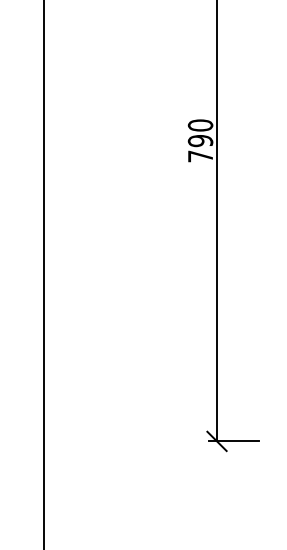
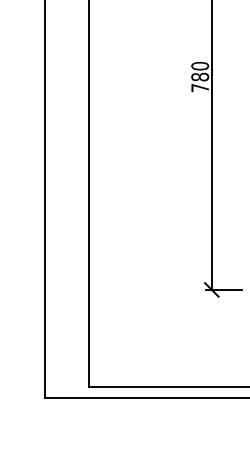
text: (200, 140) -> (200, 76), 790 -> 780

